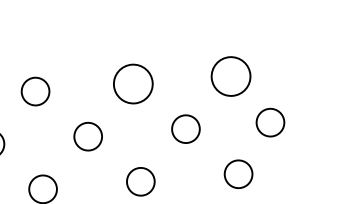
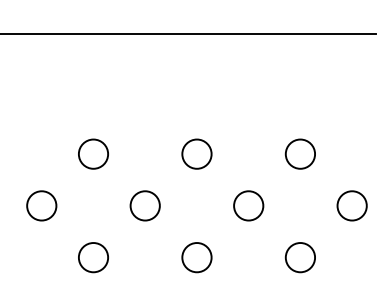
circle: (231, 75) -> (300, 153), size x0.71
circle: (132, 83) -> (196, 153), size x0.71
circle: (269, 122) -> (351, 205), moved

